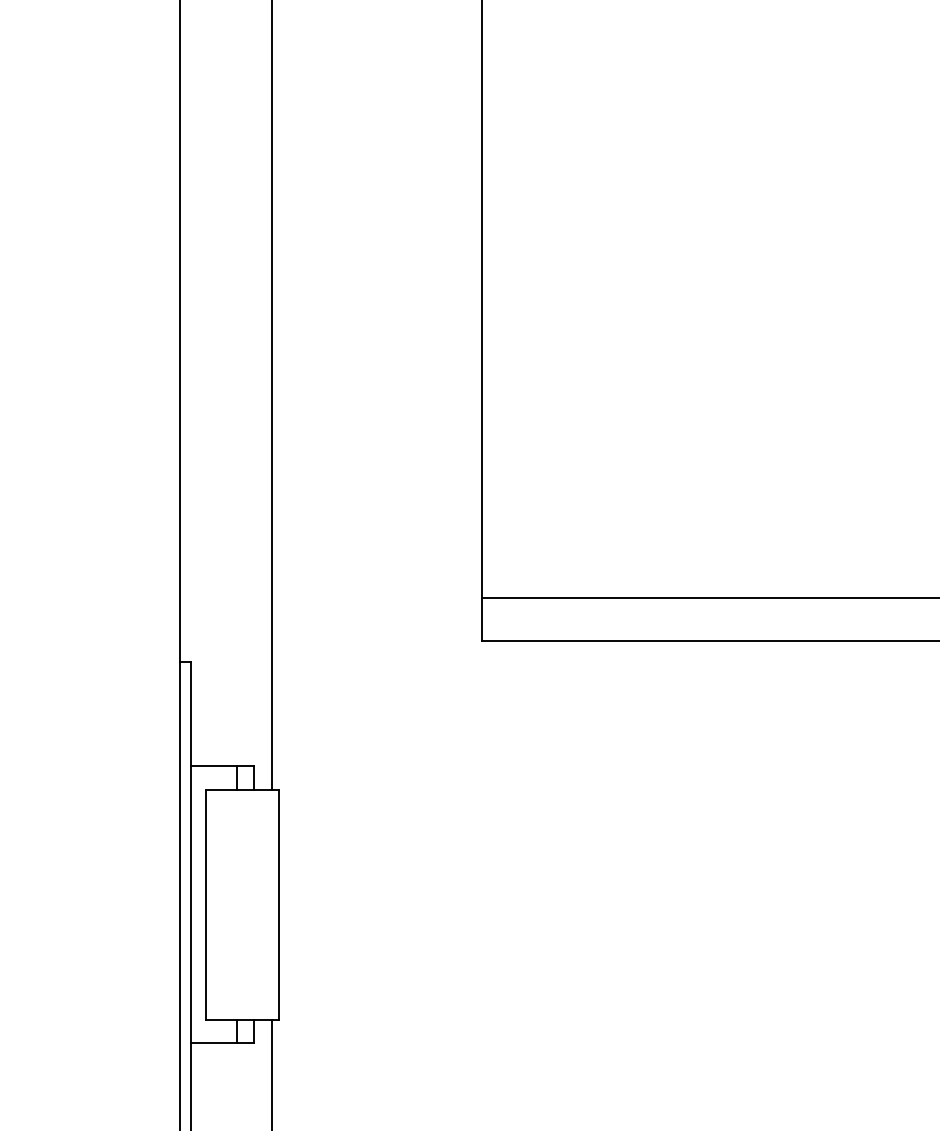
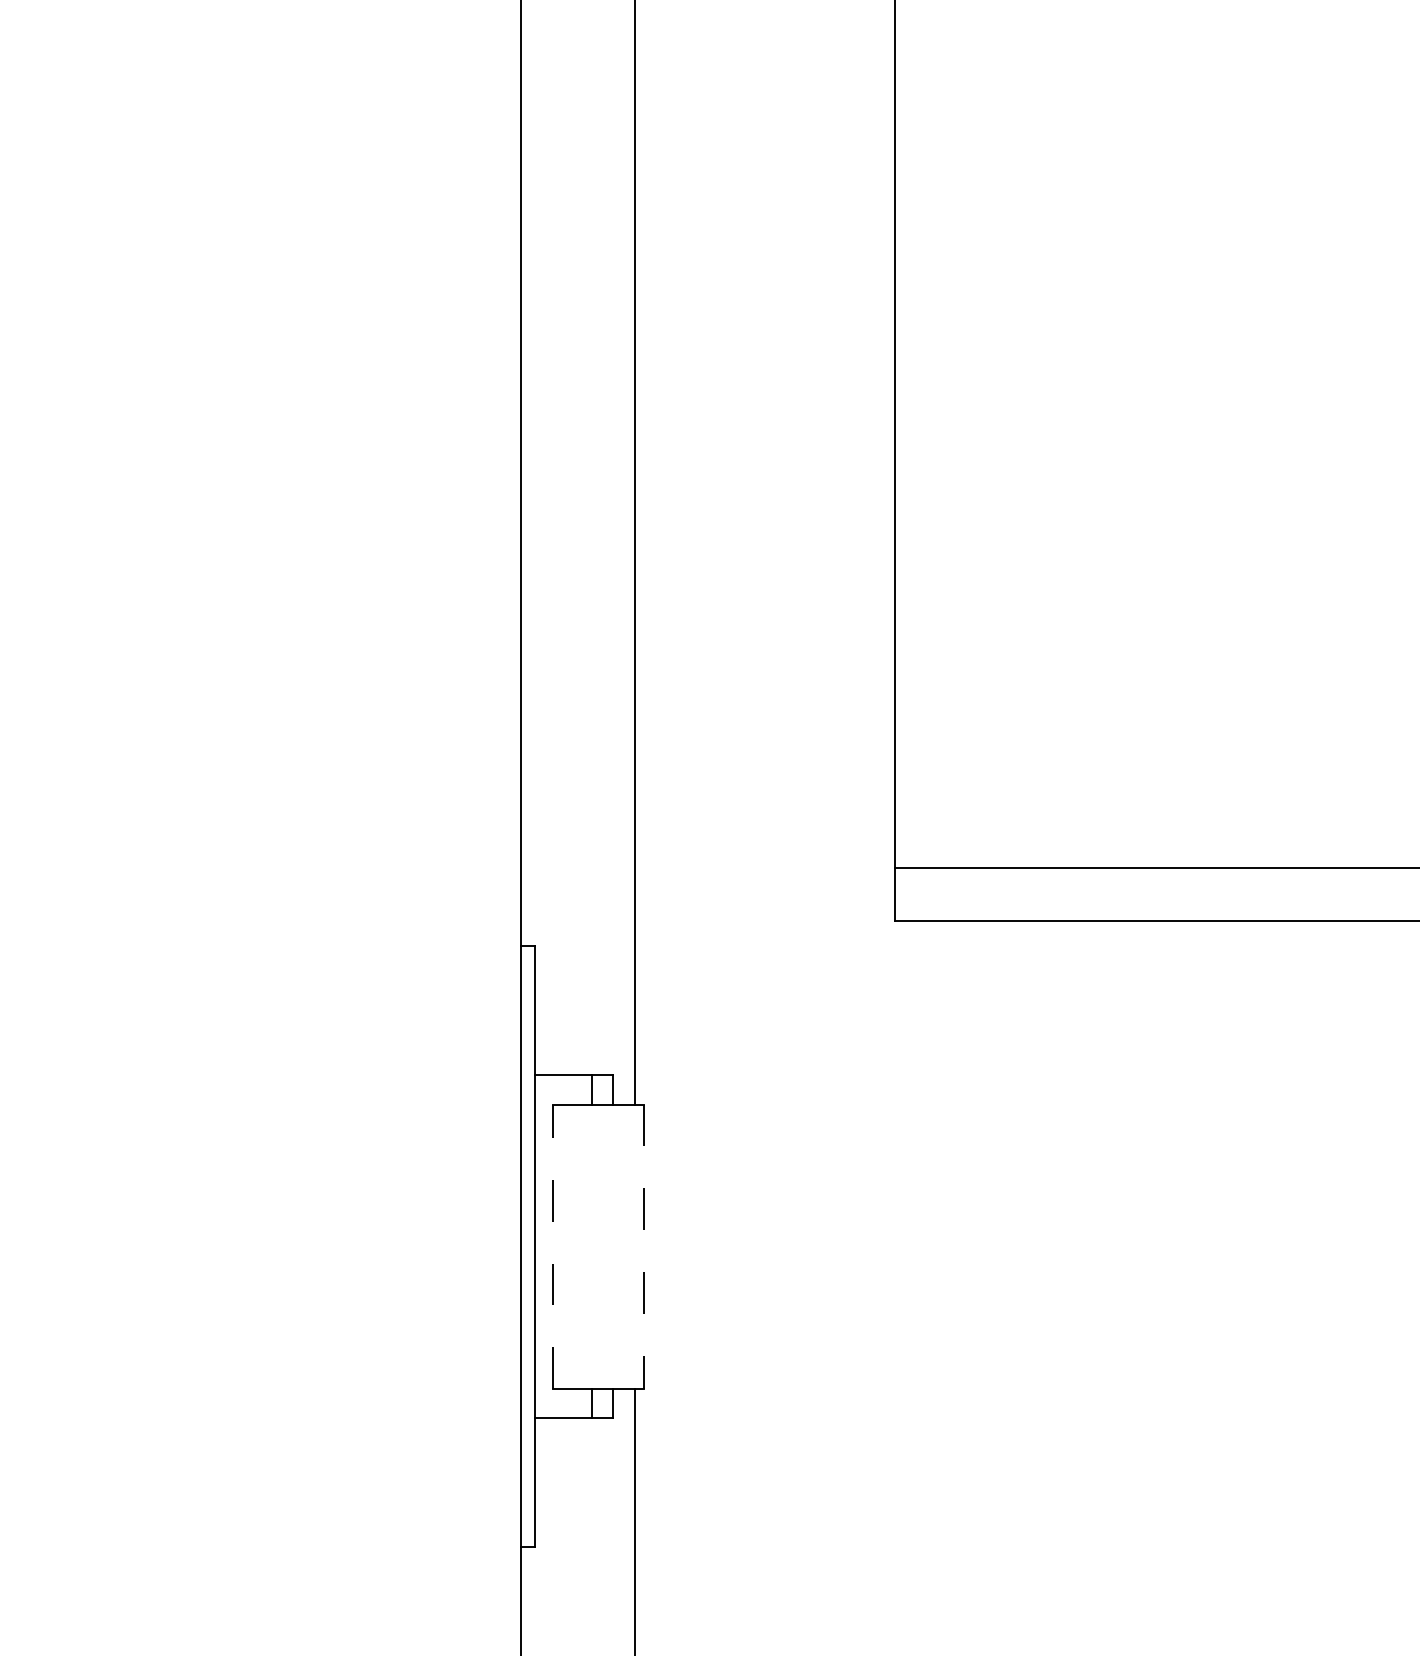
line: (206, 904) -> (553, 1246), solid -> dashed
line: (279, 905) -> (643, 1247), solid -> dashed

